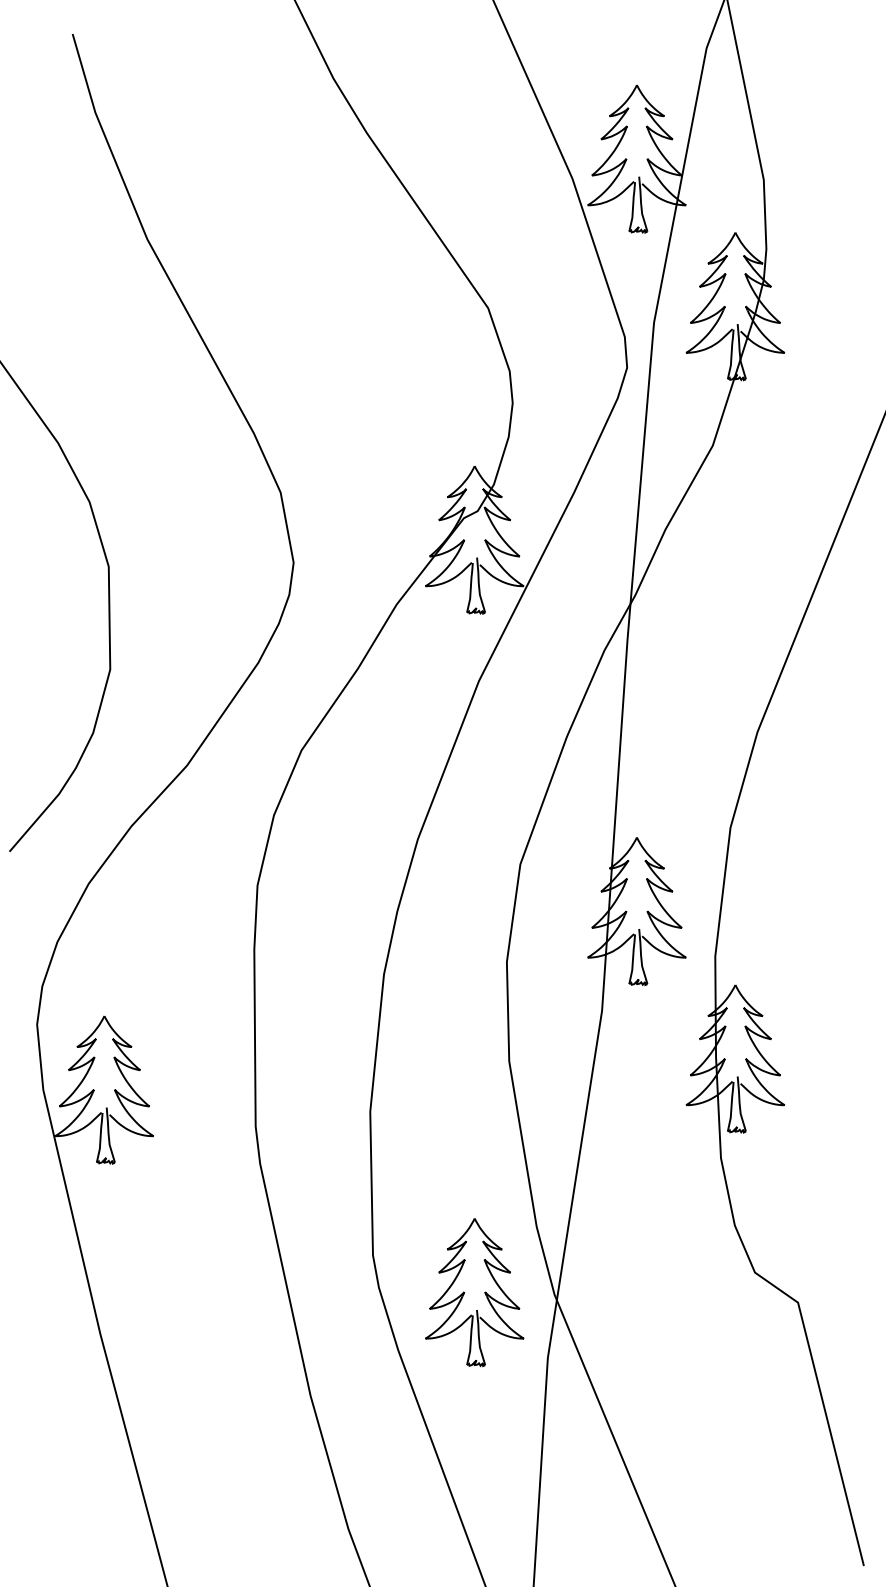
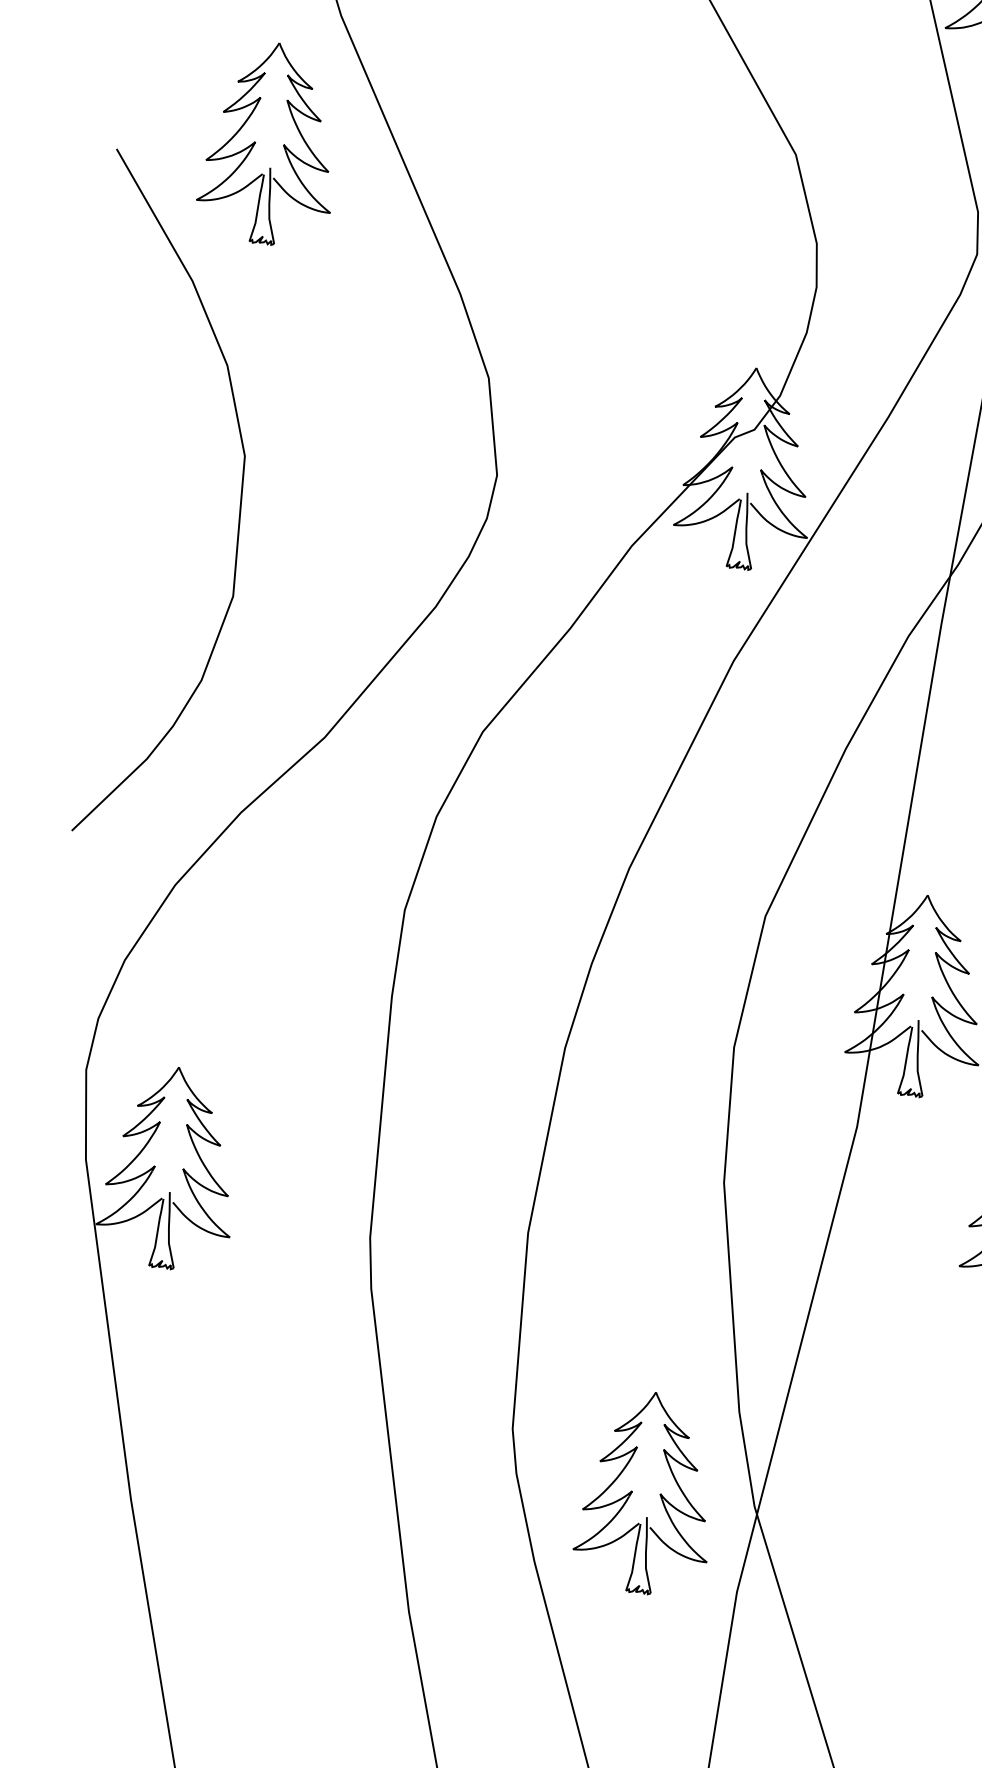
part: (103, 337) -> (268, 143), added

